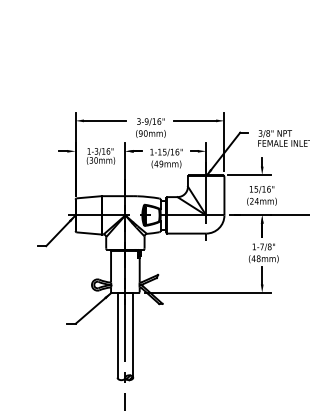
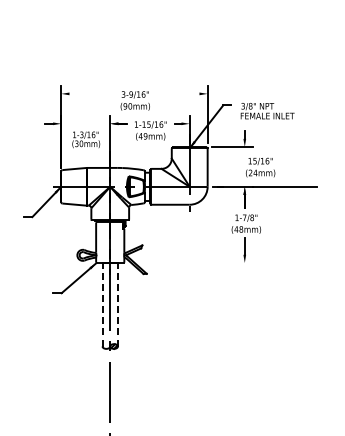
line: (104, 120) -> (89, 93), removed
line: (194, 120) -> (178, 93), removed
text: (101, 156) -> (86, 139), moved
text: (261, 195) -> (260, 167), moved
line: (208, 293) -> (191, 263), removed
line: (117, 335) -> (102, 304), solid -> dashed
line: (132, 335) -> (117, 304), solid -> dashed

